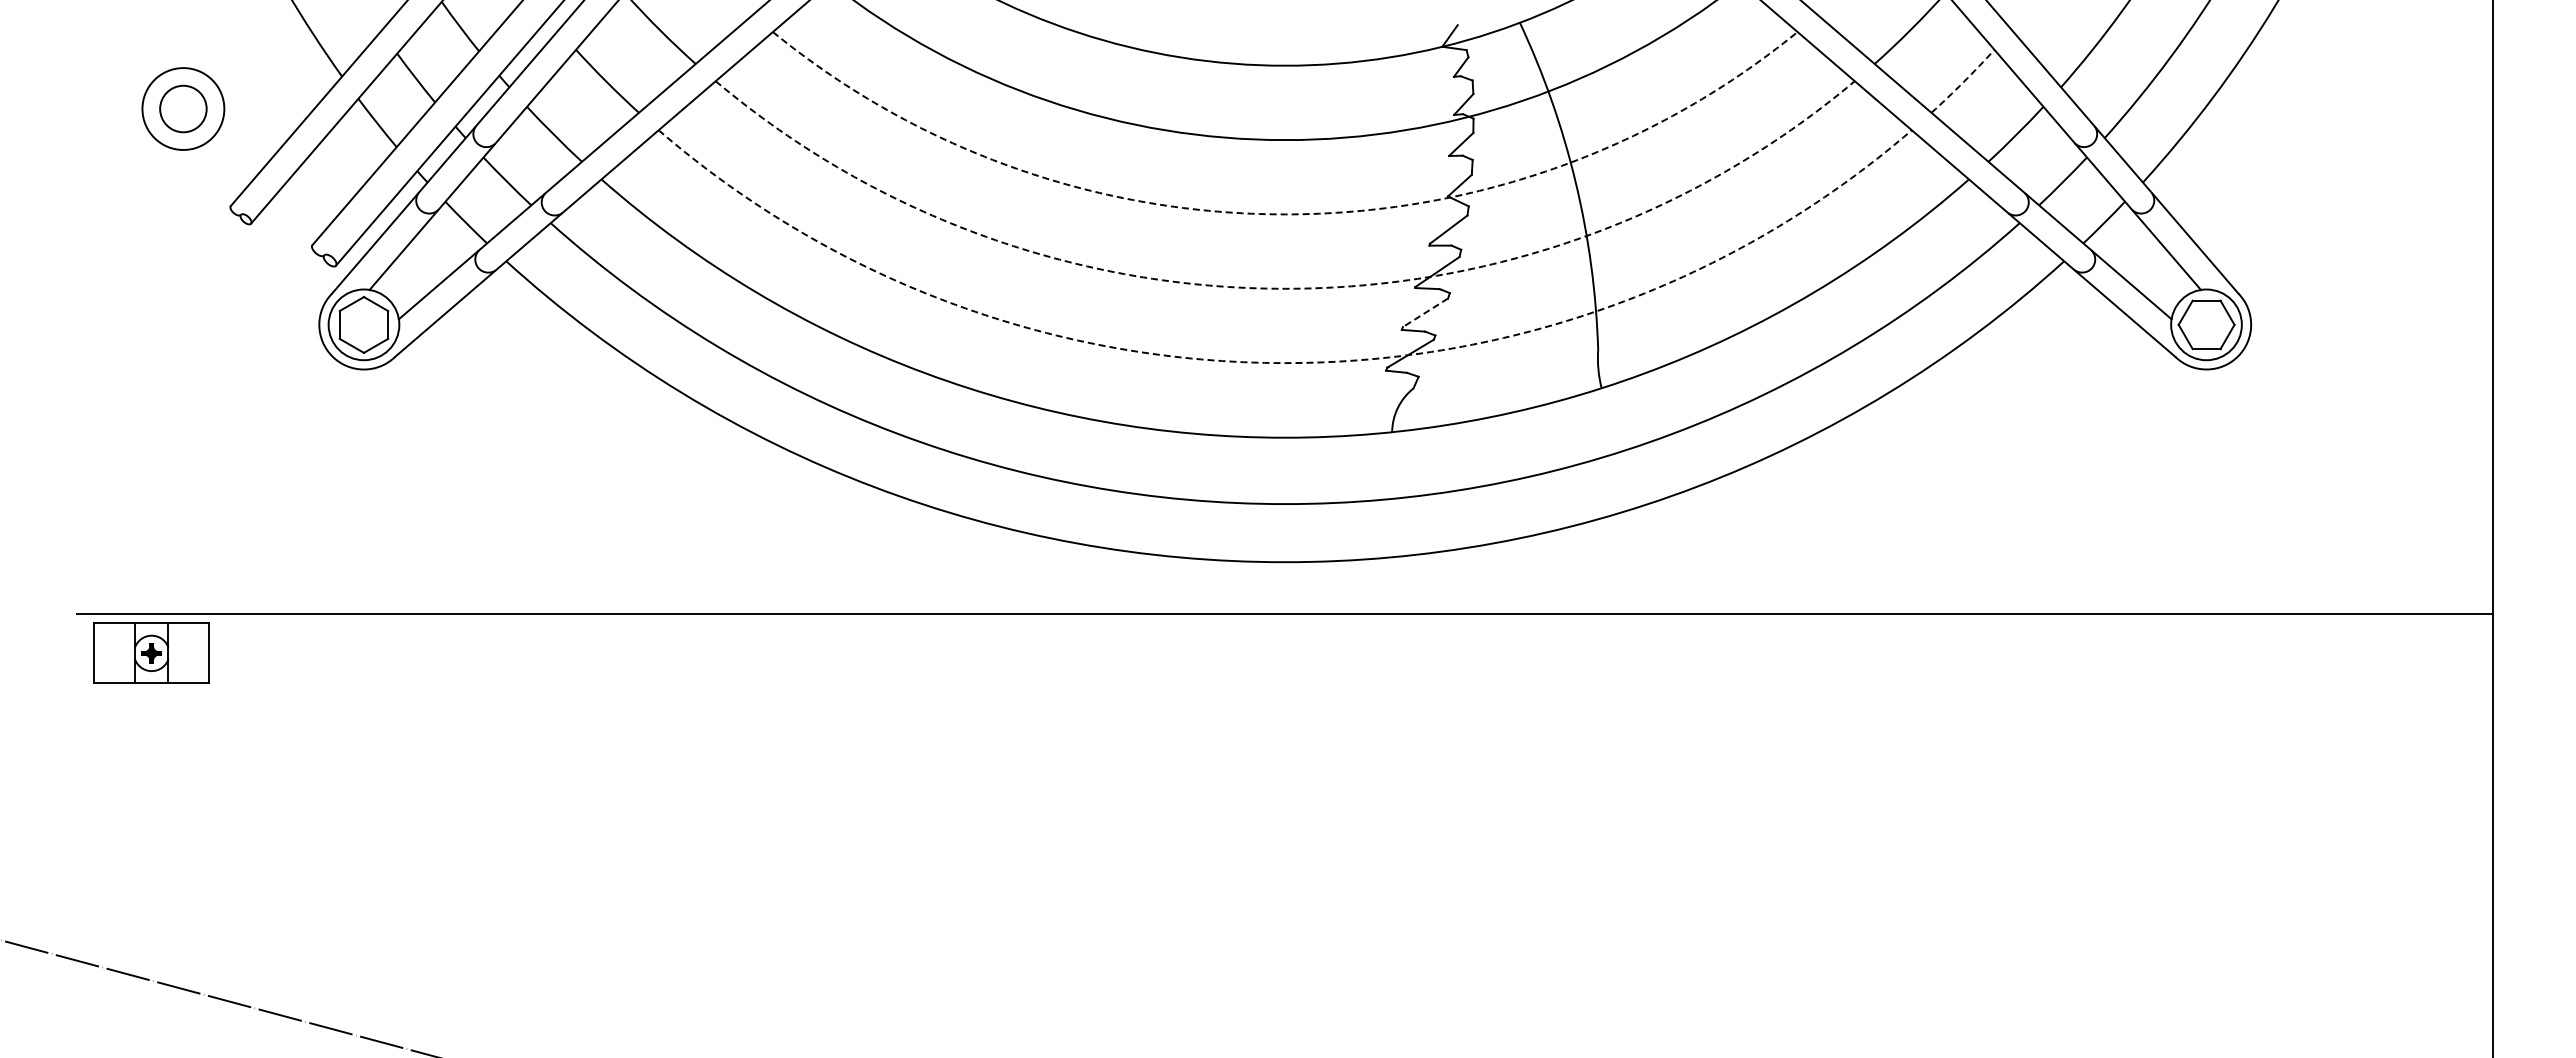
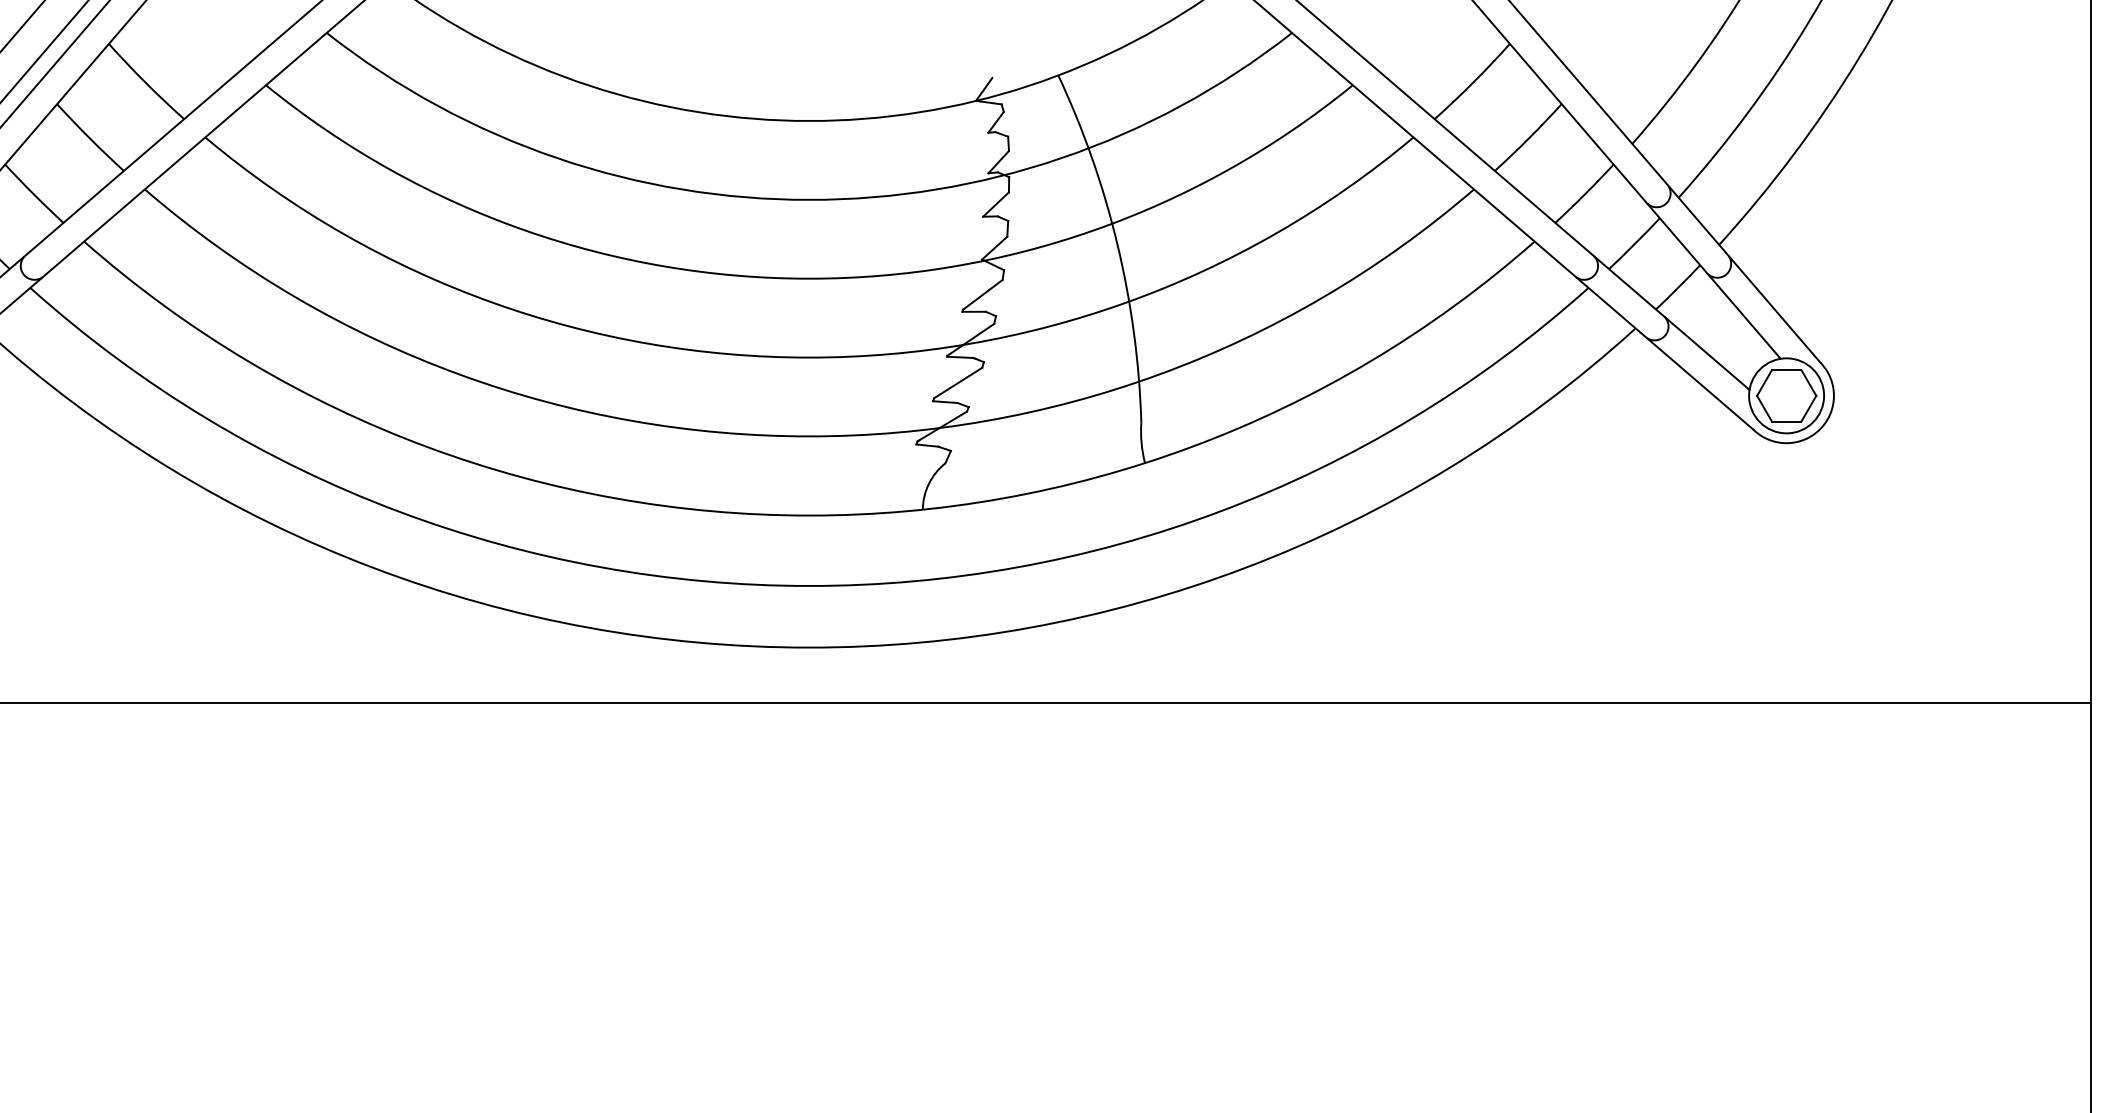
arc: (1963, 82) -> (1528, 138), dashed -> solid
arc: (1285, 214) -> (809, 278), dashed -> solid
arc: (1285, 288) -> (809, 357), dashed -> solid
line: (1425, 312) -> (958, 382), dashed -> solid
arc: (1285, 363) -> (809, 436), dashed -> solid

